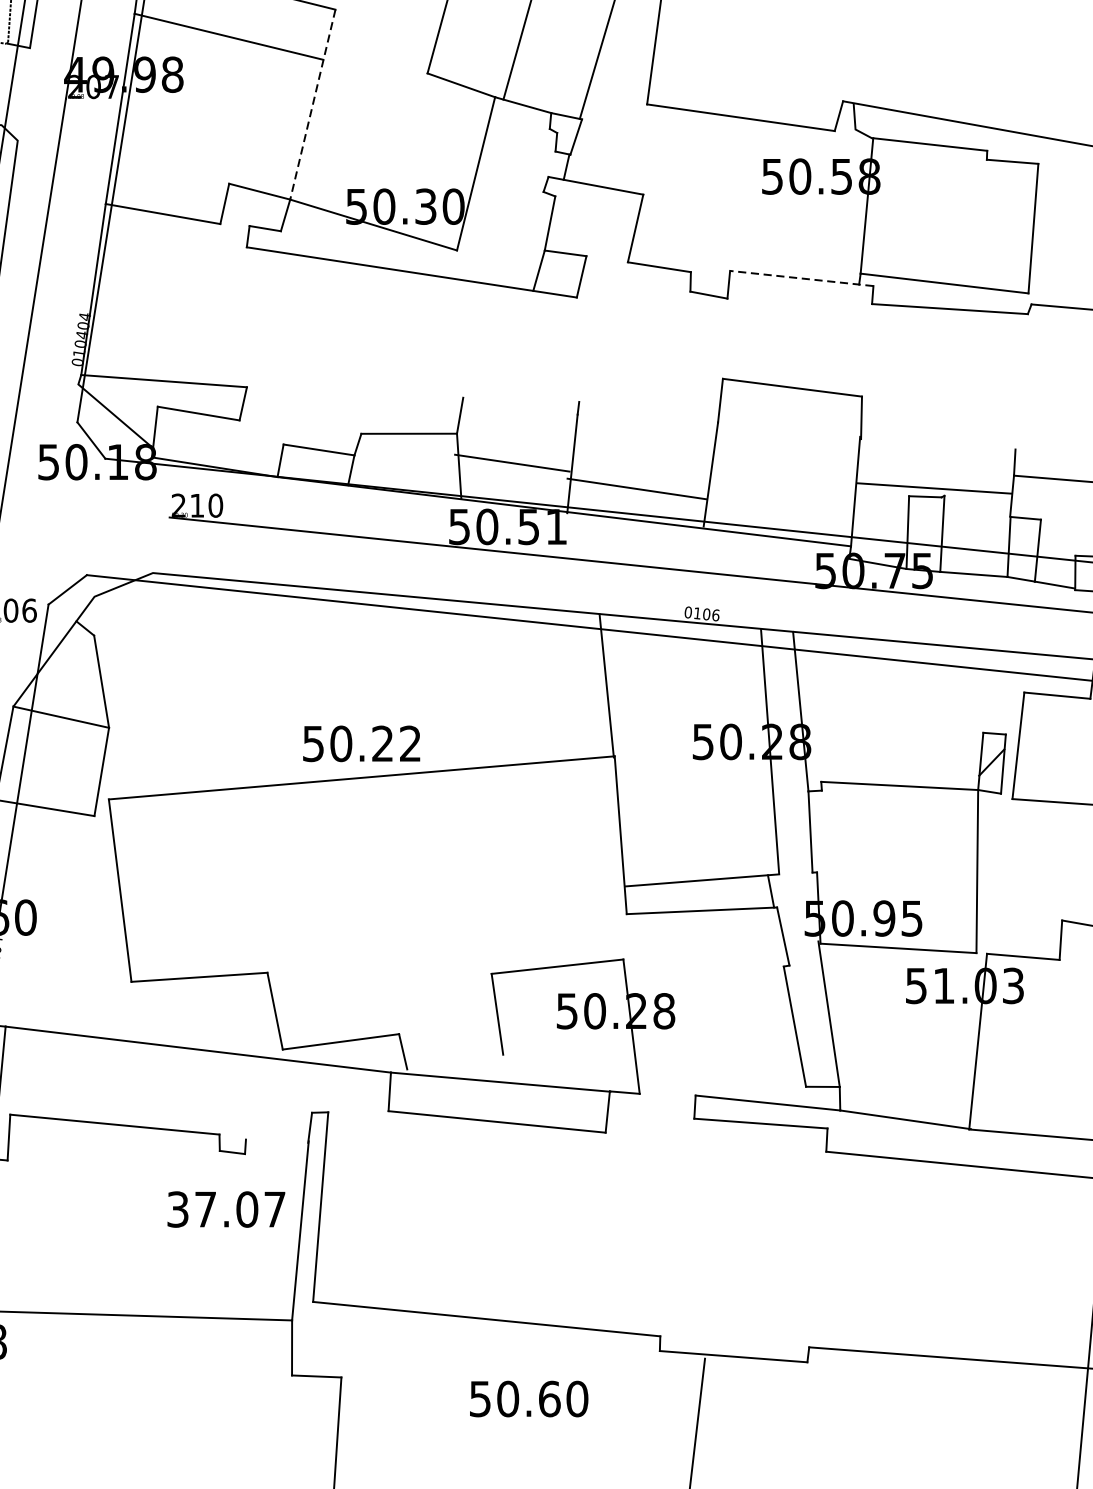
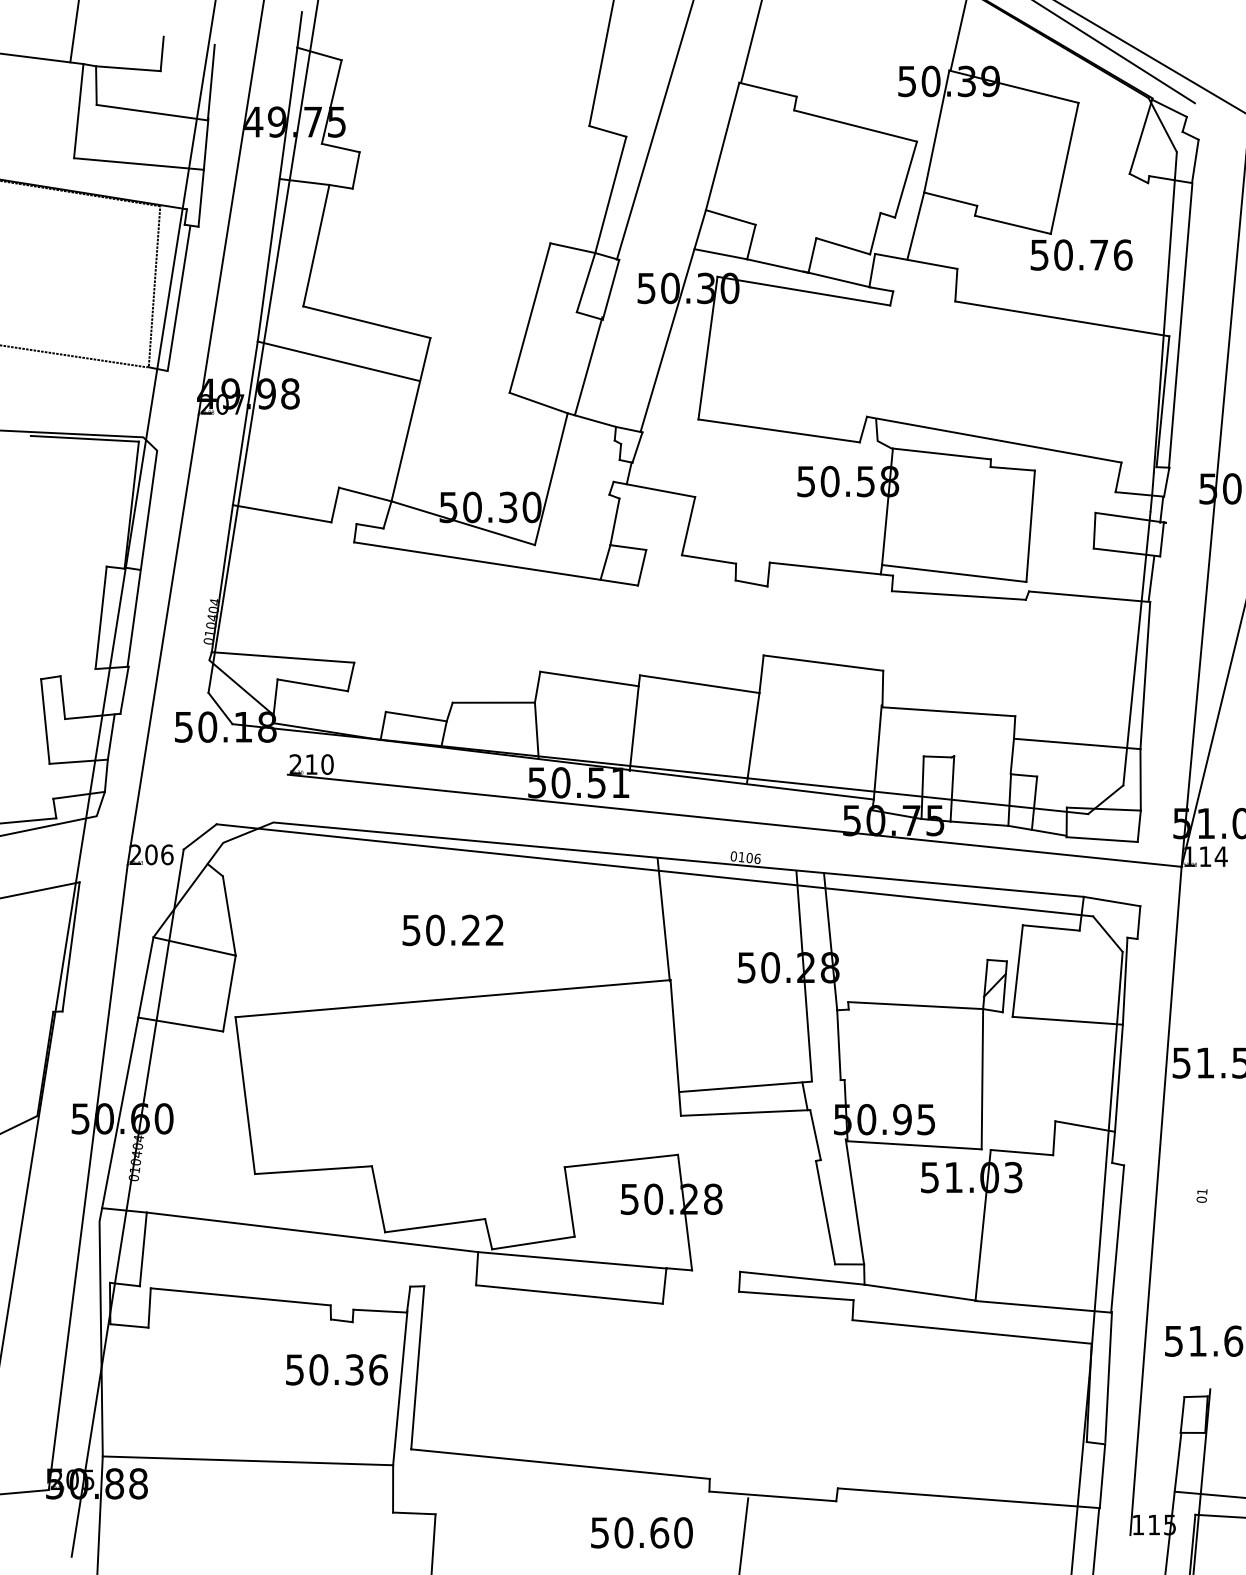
line: (312, 104) -> (410, 419), dashed -> solid
line: (801, 278) -> (831, 569), dashed -> solid
line: (512, 462) -> (589, 678), moved
line: (934, 488) -> (948, 711), moved
line: (636, 489) -> (699, 684), moved
text: (361, 743) -> (452, 930), moved
line: (455, 1061) -> (533, 1242), added
line: (276, 1140) -> (379, 1310), added
text: (226, 1209) -> (336, 1369), 37.07 -> 50.36
text: (528, 1398) -> (641, 1532), moved

